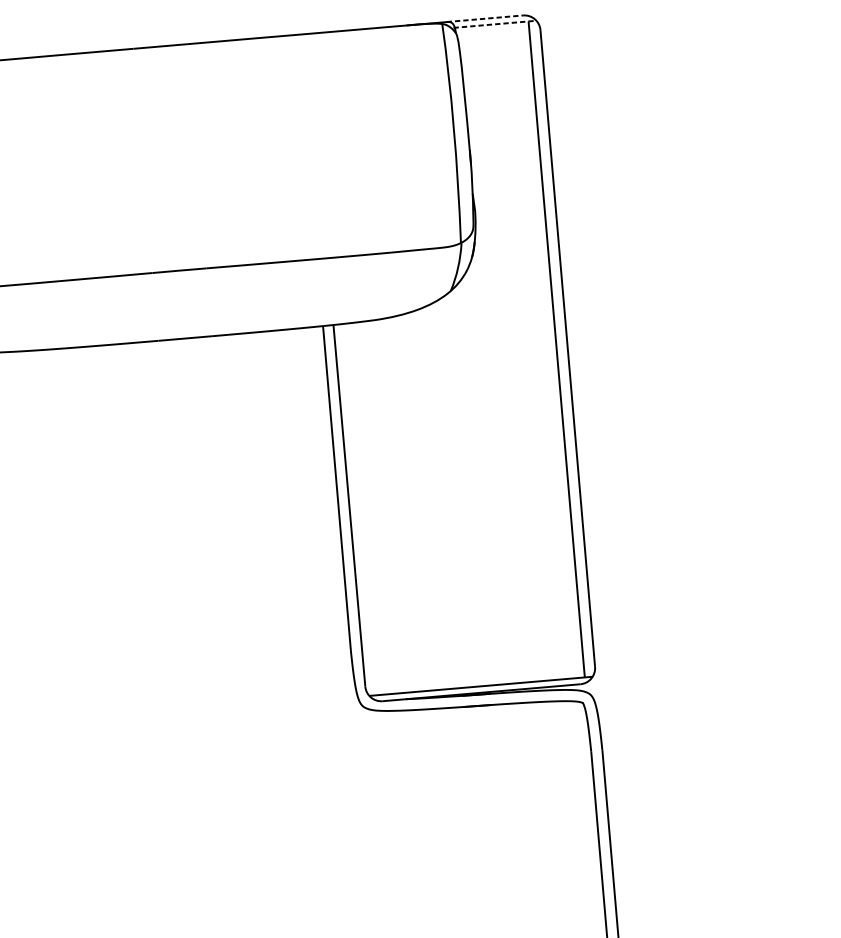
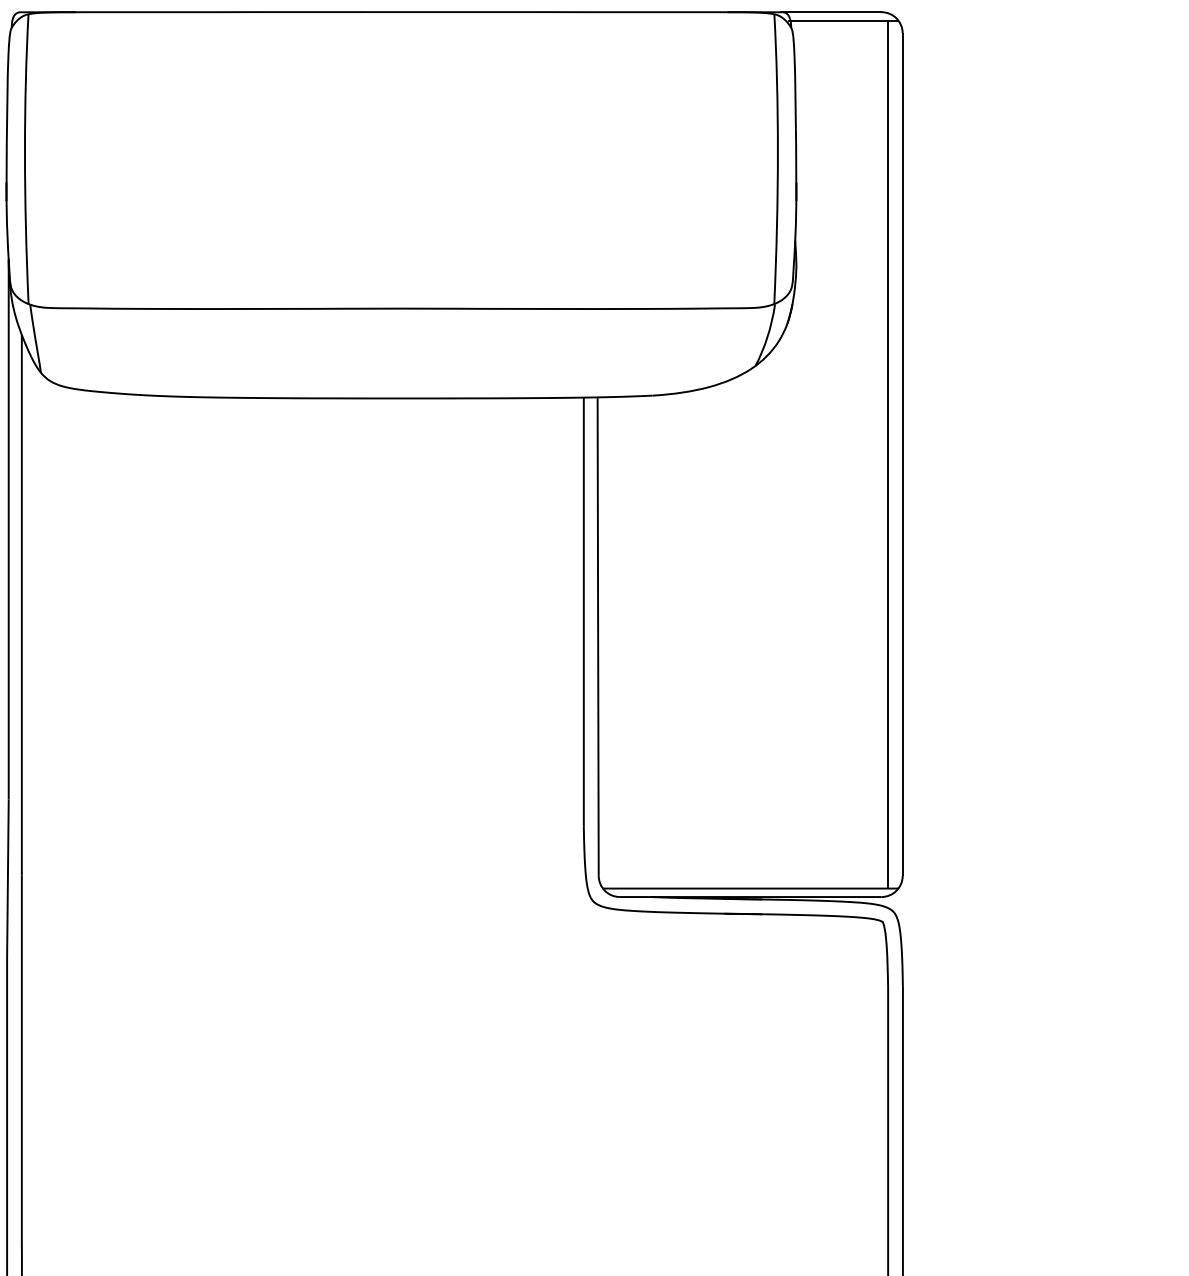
line: (484, 19) -> (830, 12), dashed -> solid
line: (494, 24) -> (843, 20), dashed -> solid

